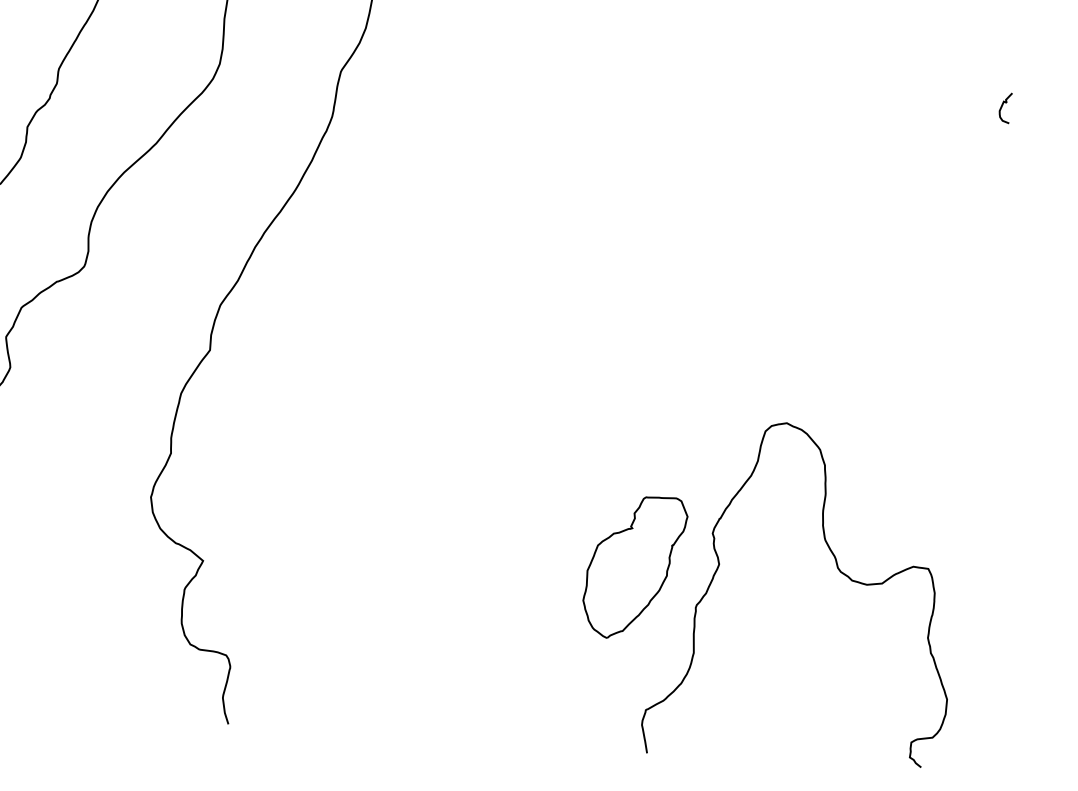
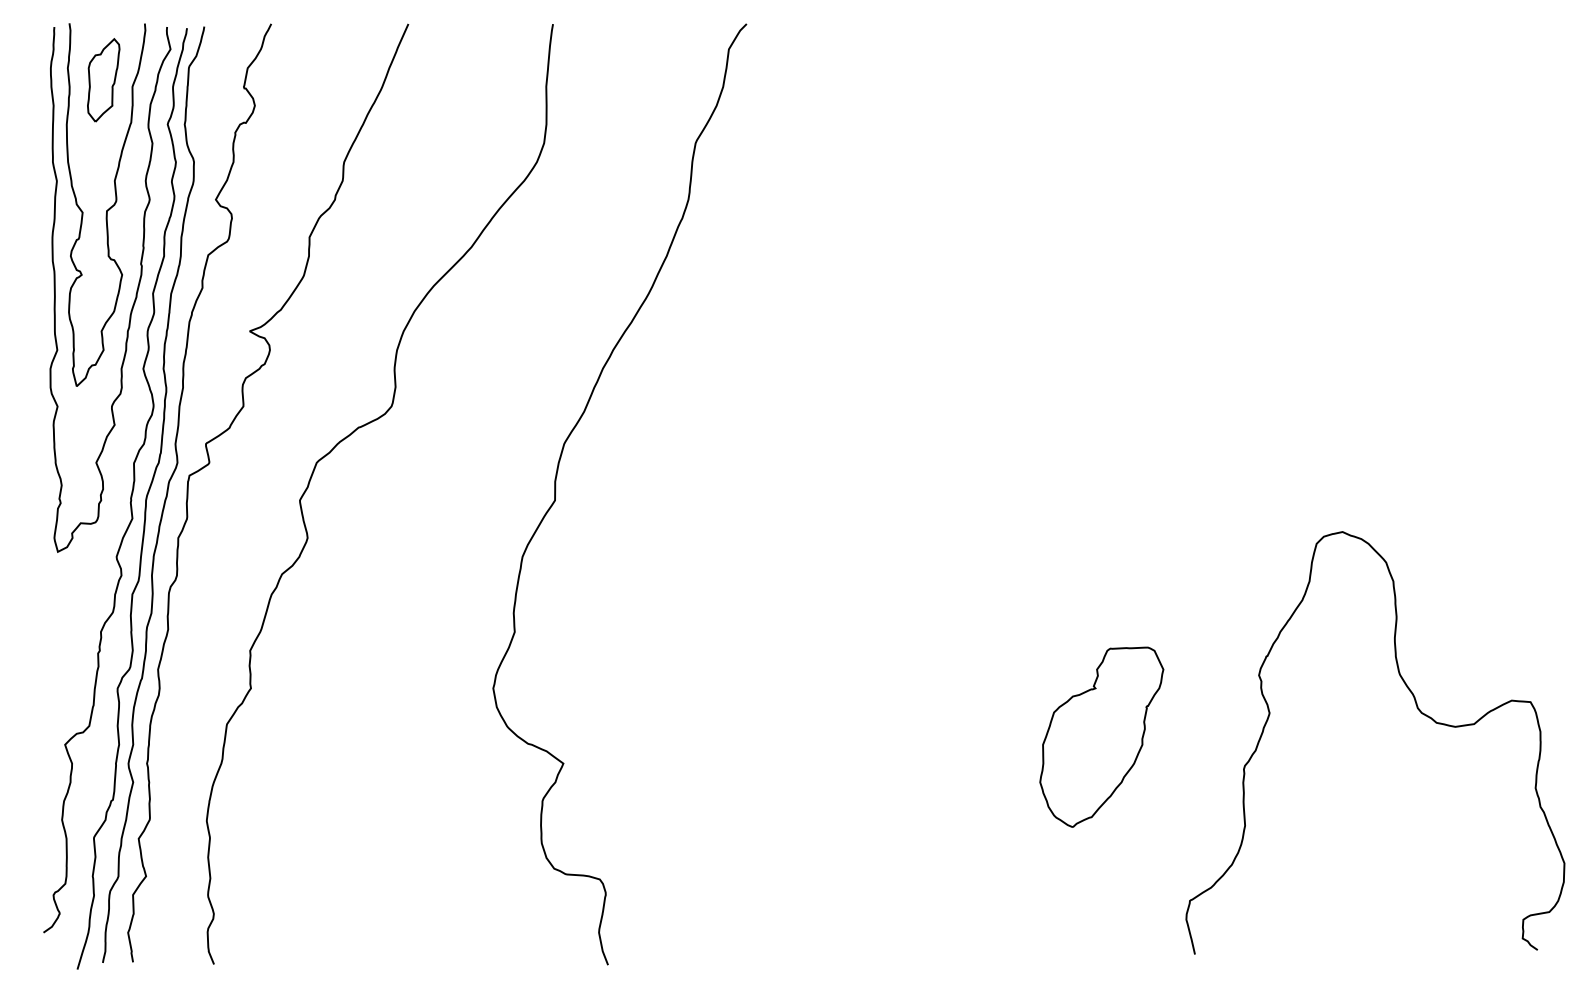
curve: (1002, 107) -> (1522, 134), removed
curve: (837, 568) -> (1417, 709), moved

